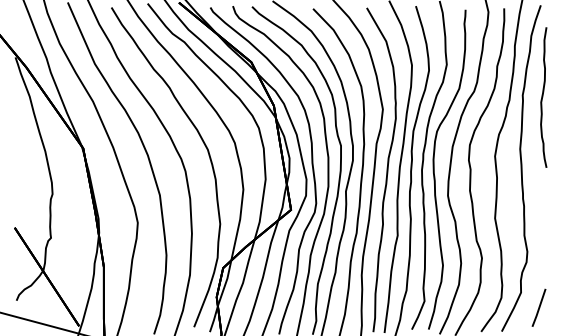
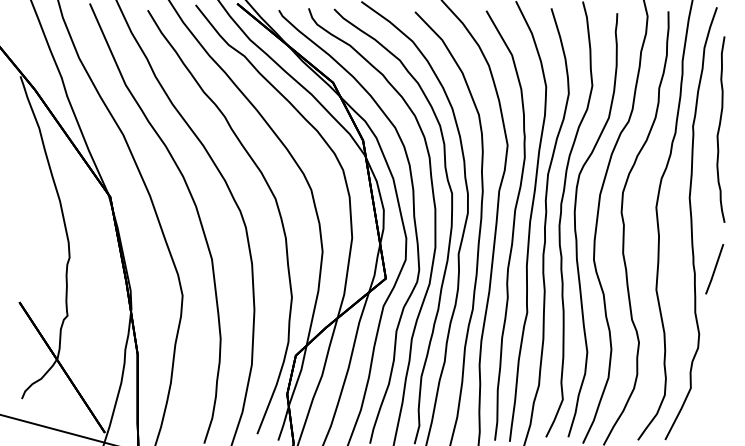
line: (538, 307) -> (713, 268), moved

